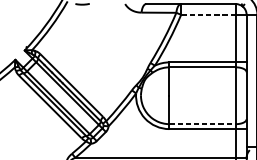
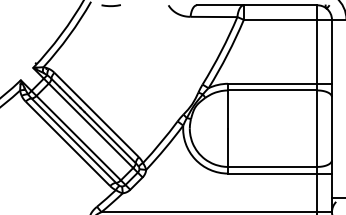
line: (208, 14) -> (280, 19), dashed -> solid
line: (202, 123) -> (272, 166), dashed -> solid

